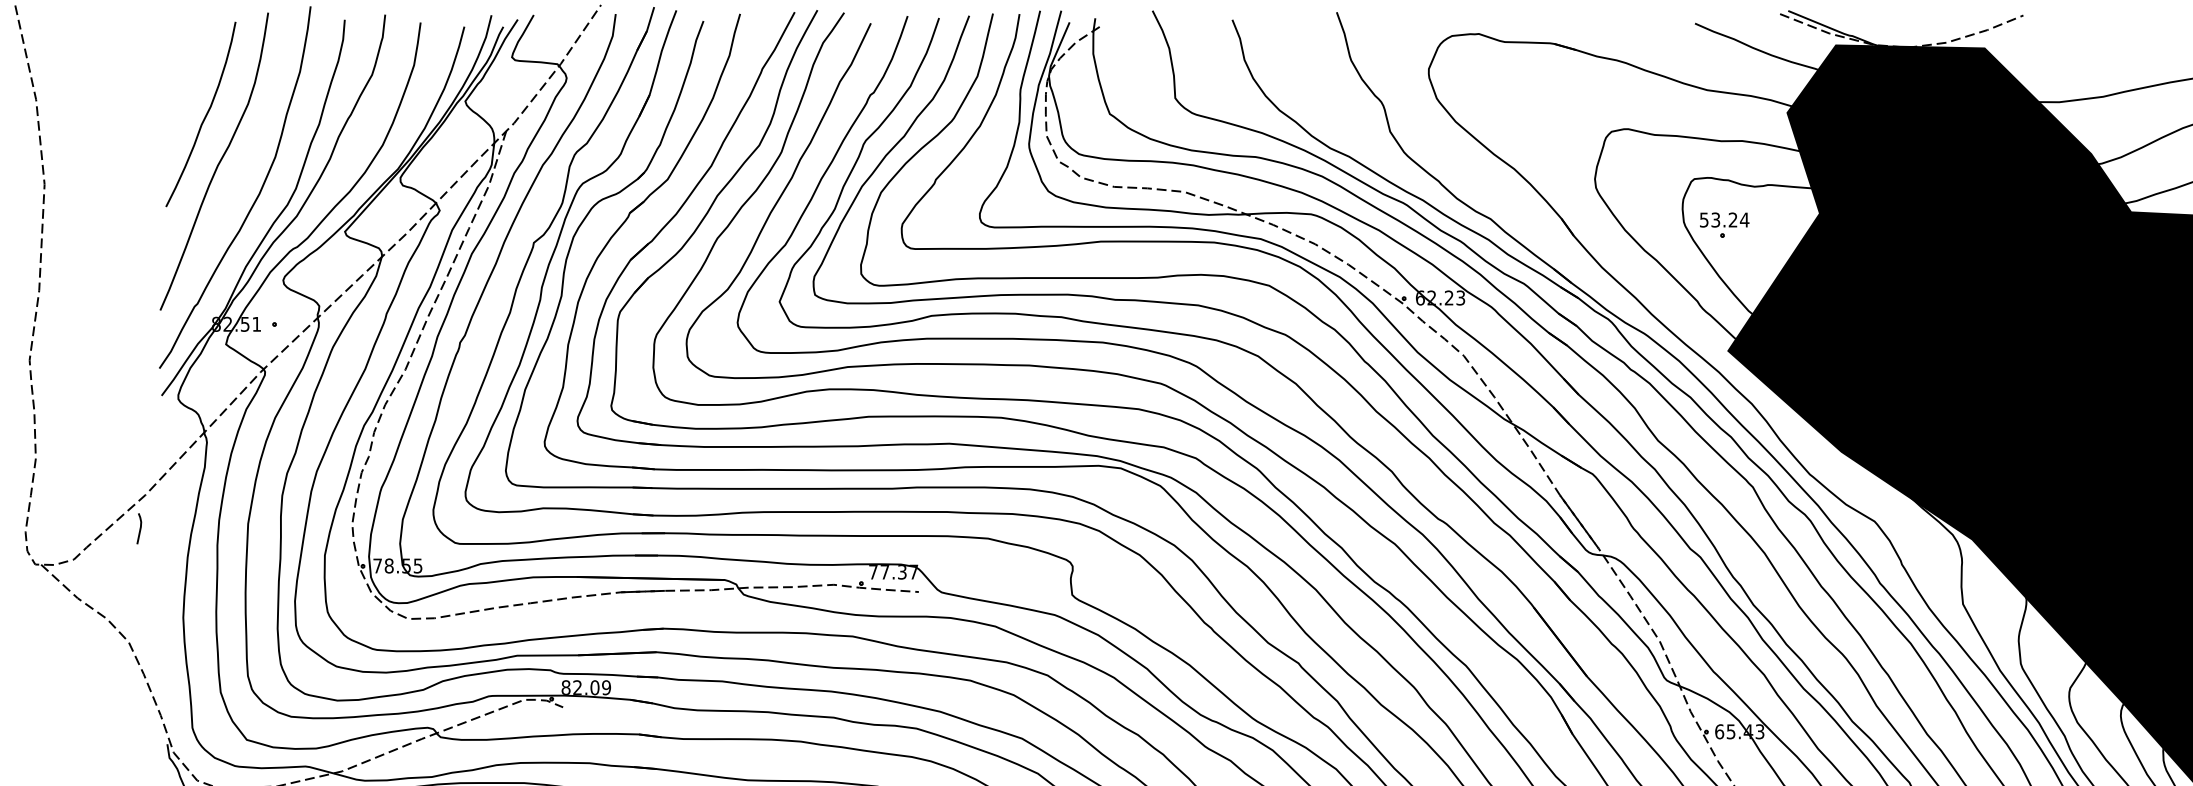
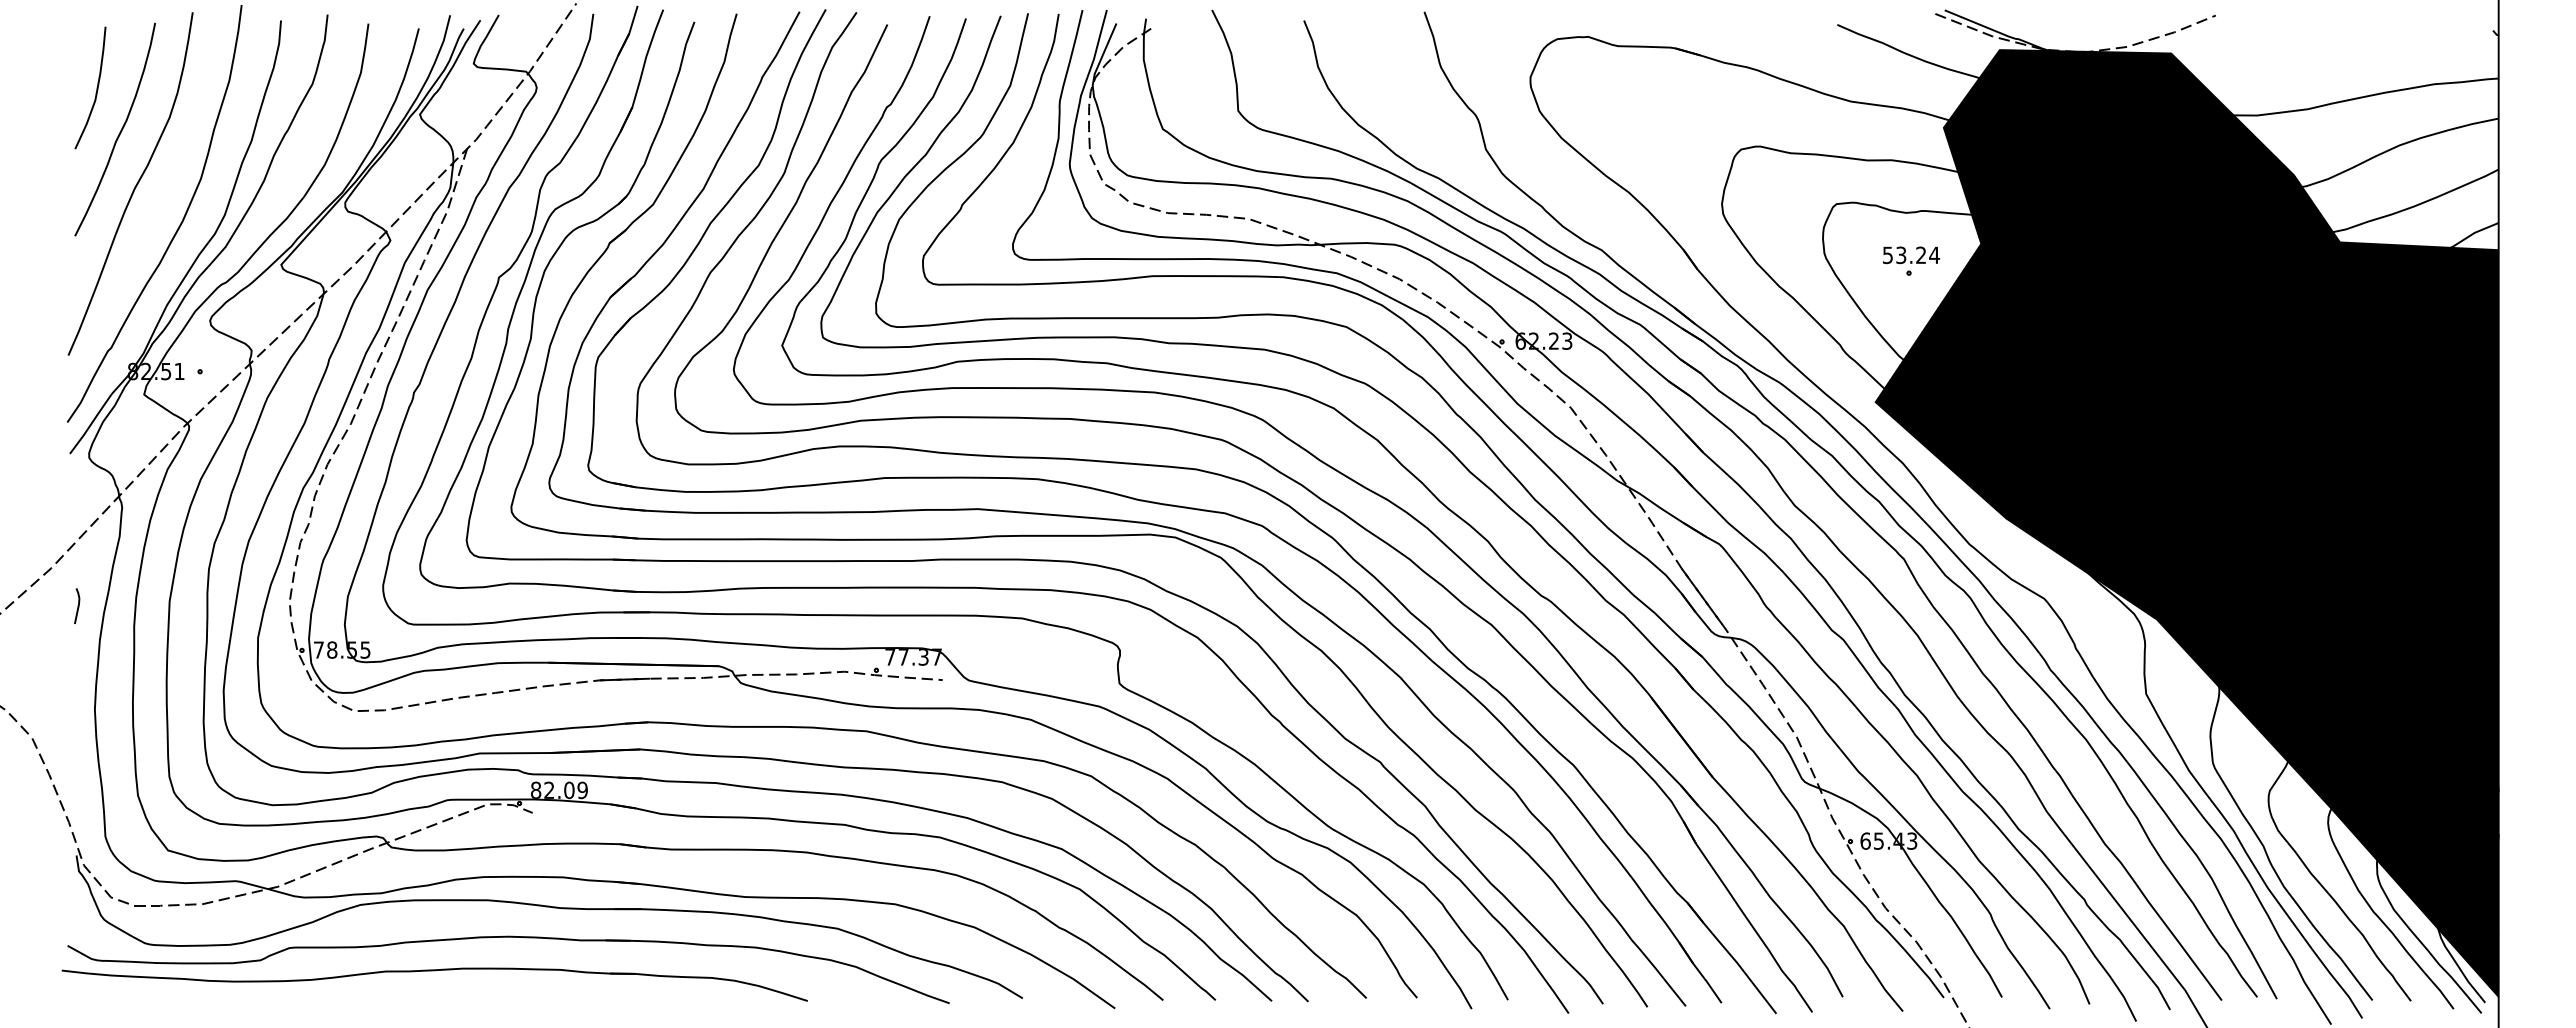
curve: (184, 77) -> (96, 87), added
part: (1724, 224) -> (1911, 260), moved
line: (139, 529) -> (77, 606), moved

